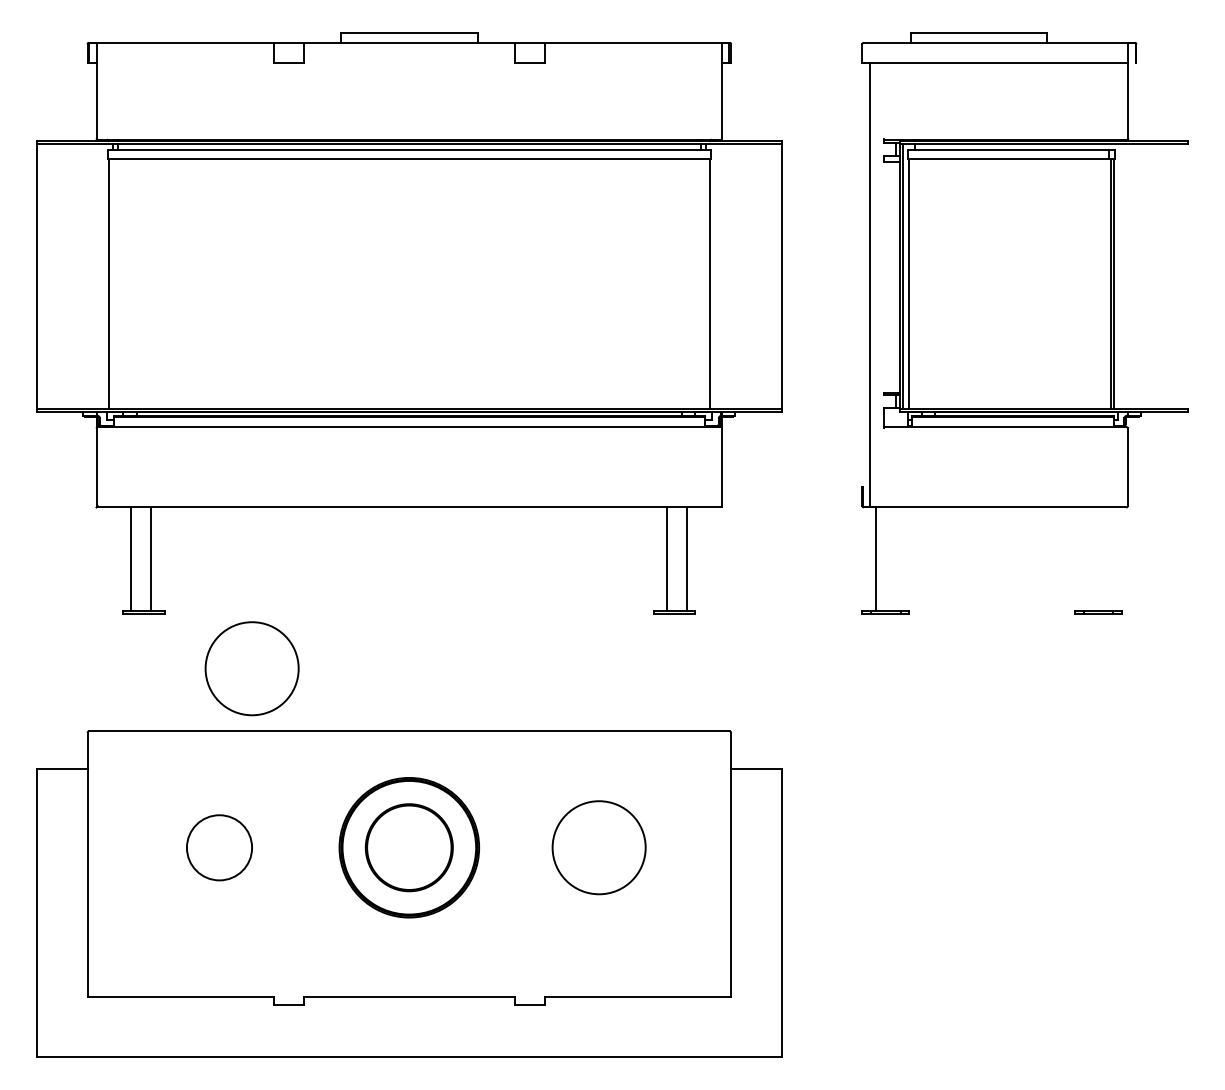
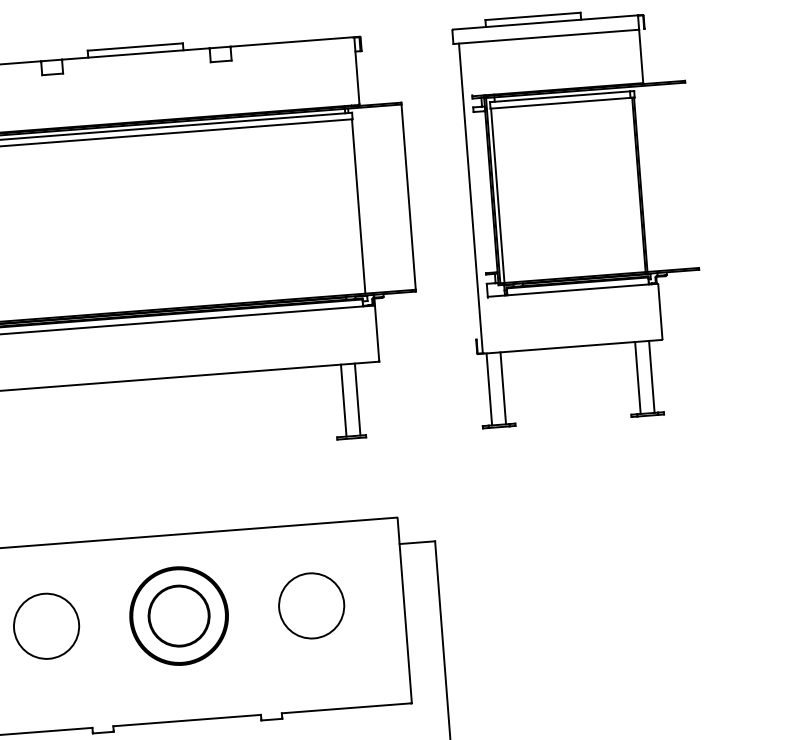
line: (895, 558) -> (503, 388), added
line: (1088, 558) -> (637, 377), added
line: (1108, 558) -> (651, 376), added
circle: (251, 668) -> (59, 499), removed
circle: (219, 847) -> (46, 626), size x1.43

